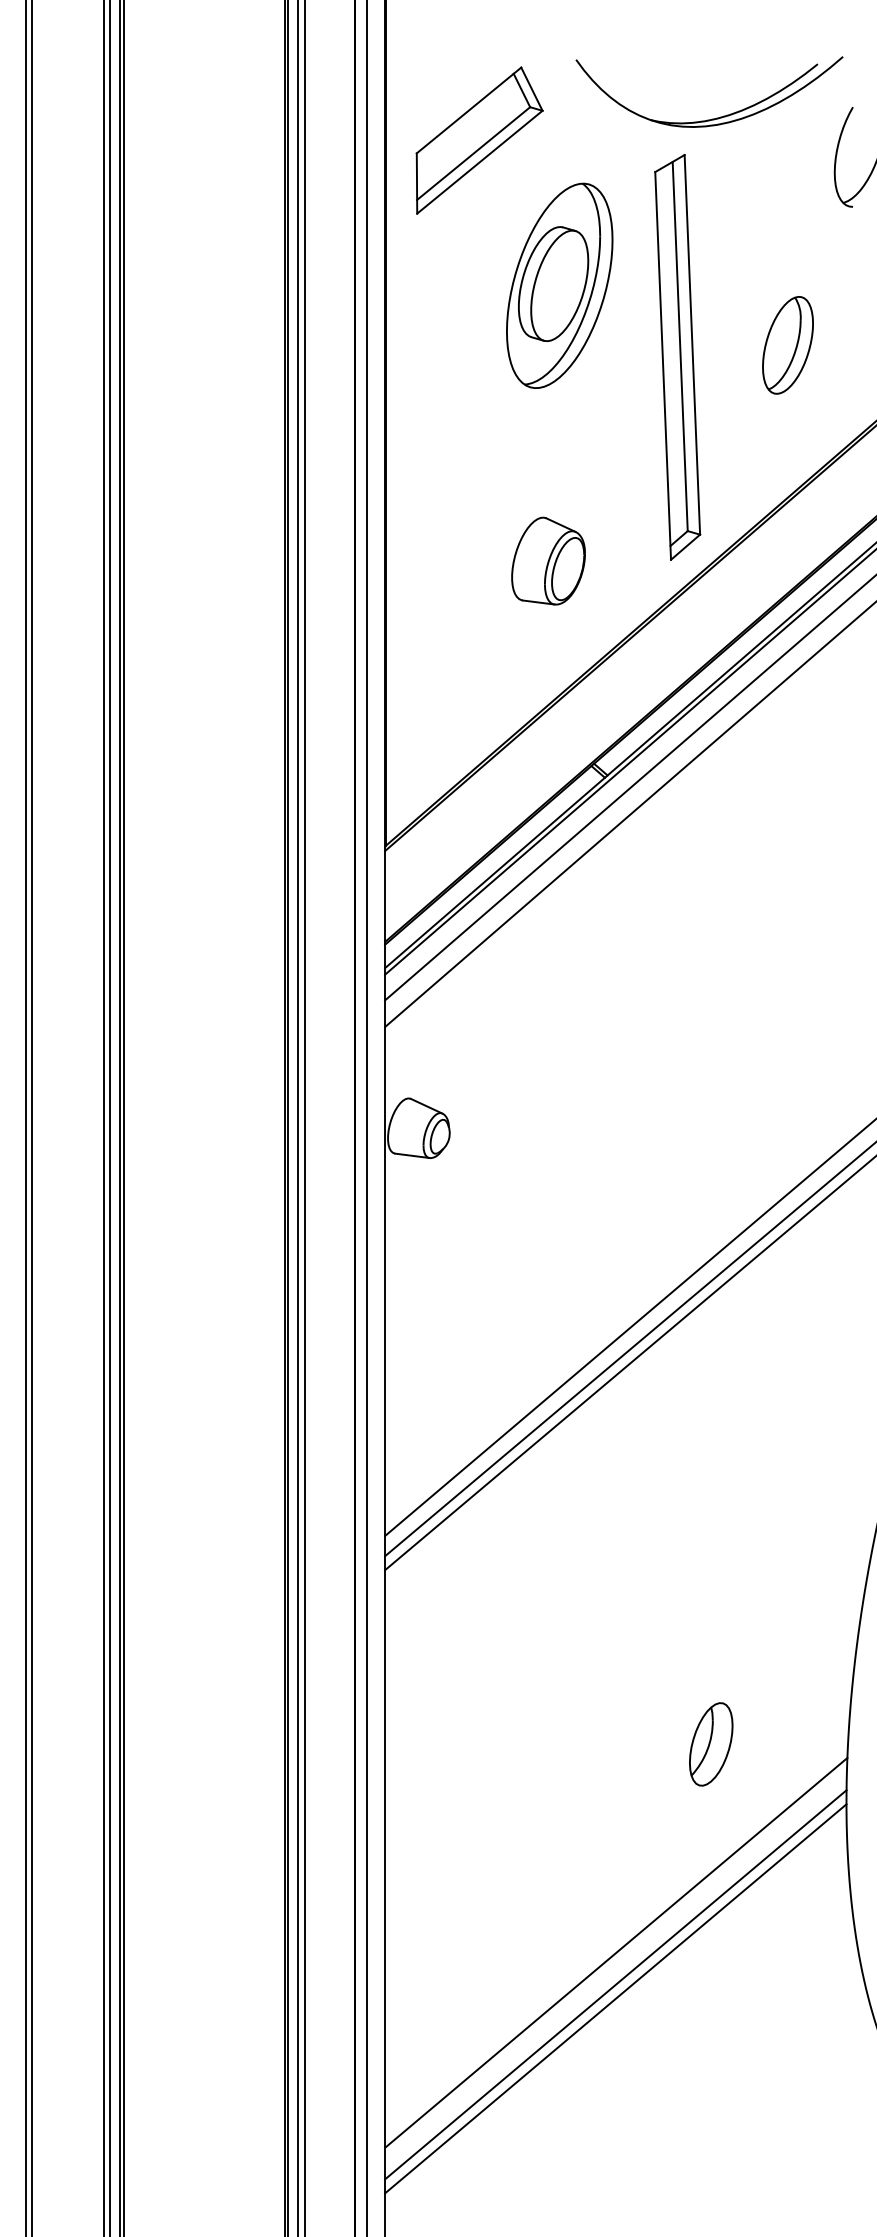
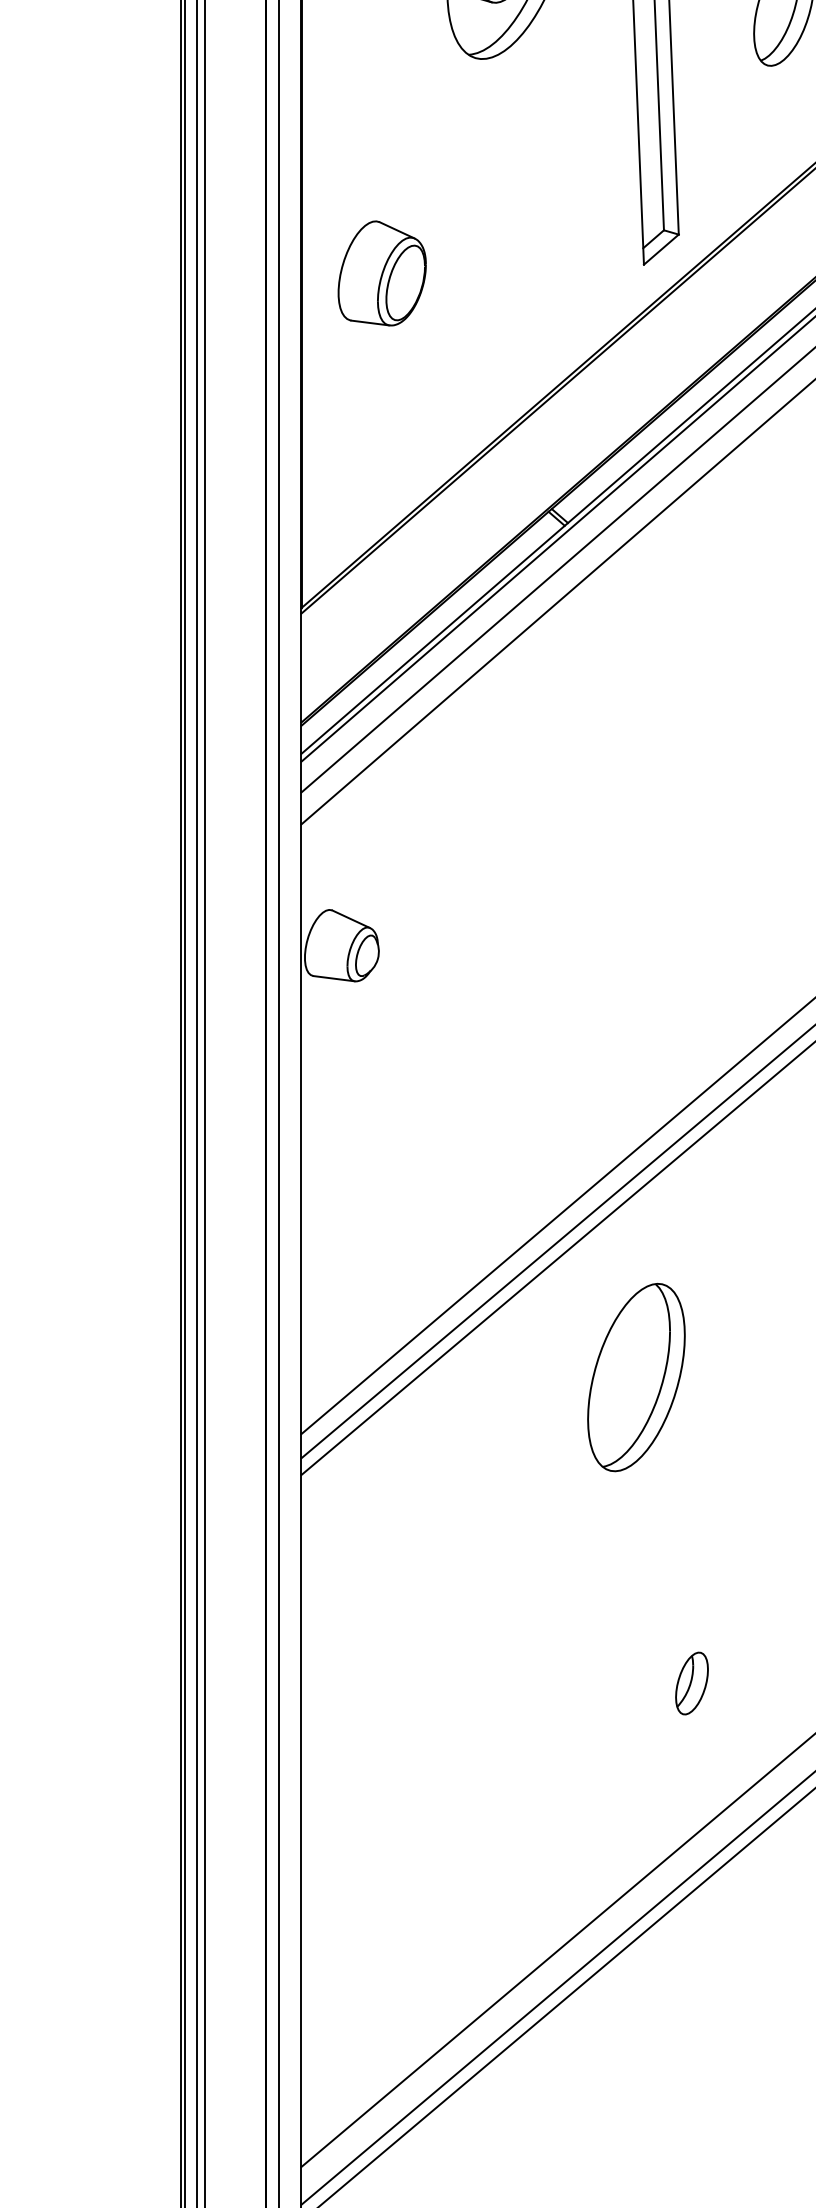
part: (548, 560) -> (382, 272), moved
part: (664, 1488) -> (636, 1377), added
part: (710, 1743) -> (691, 1682), size x0.62

